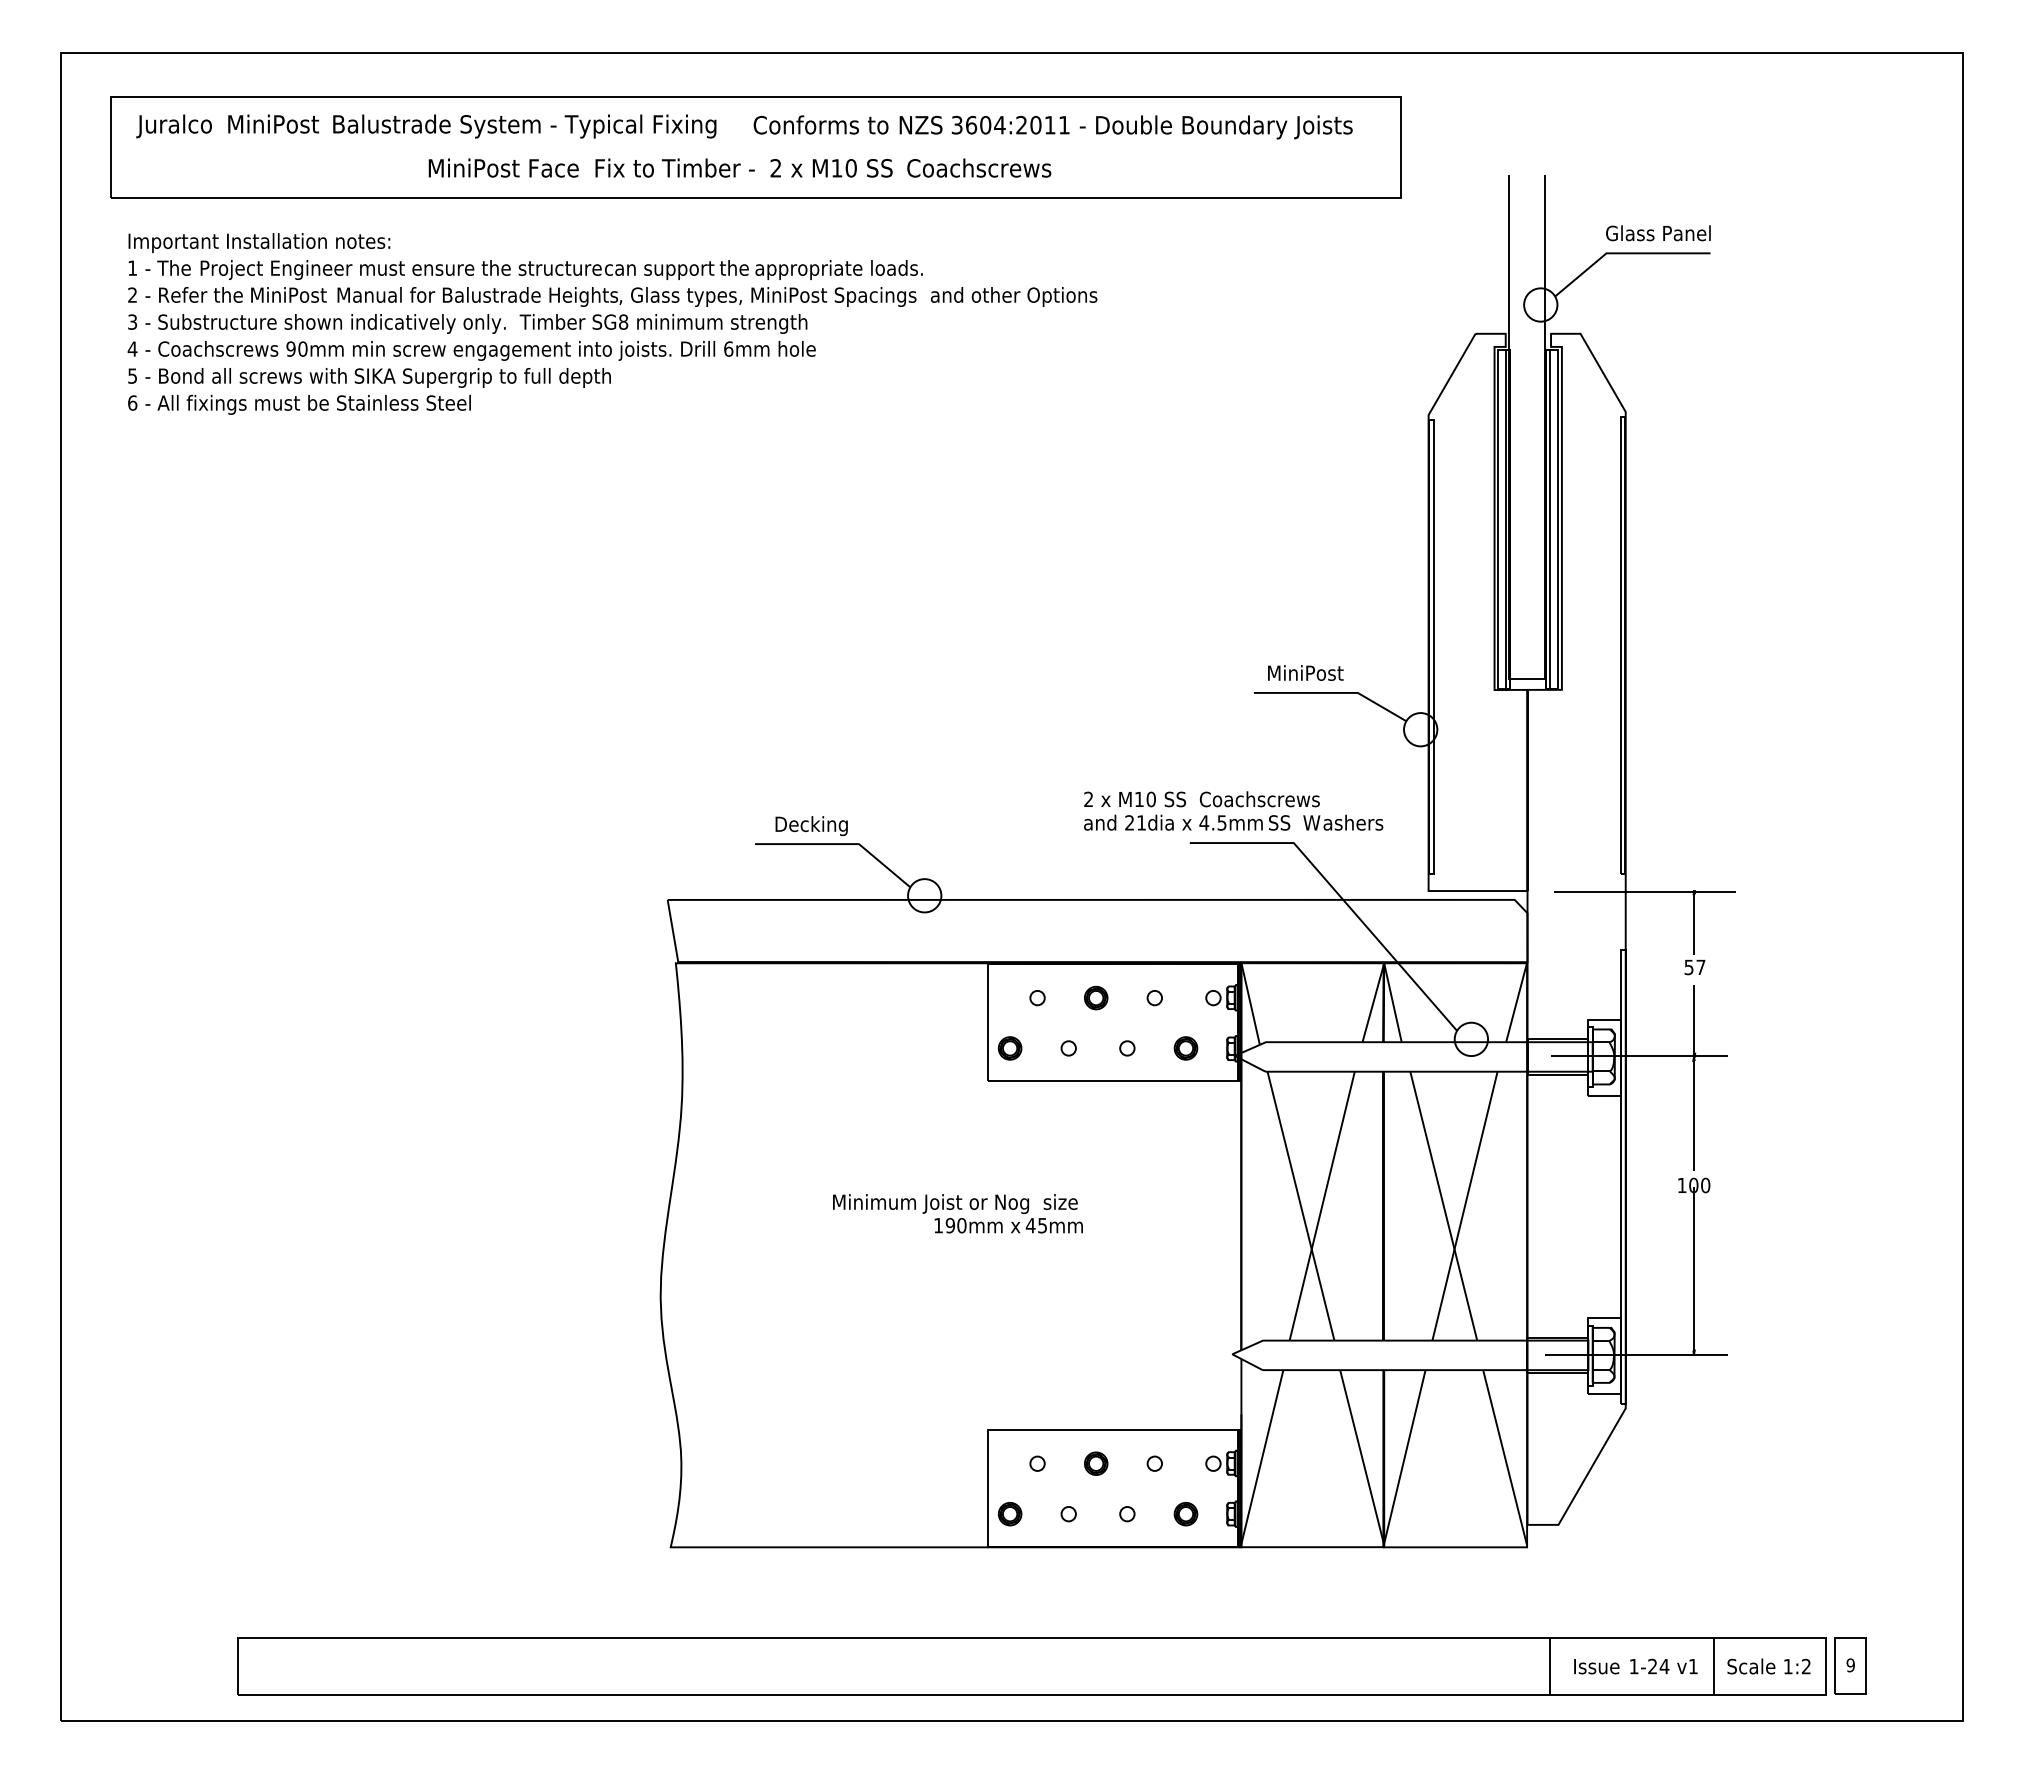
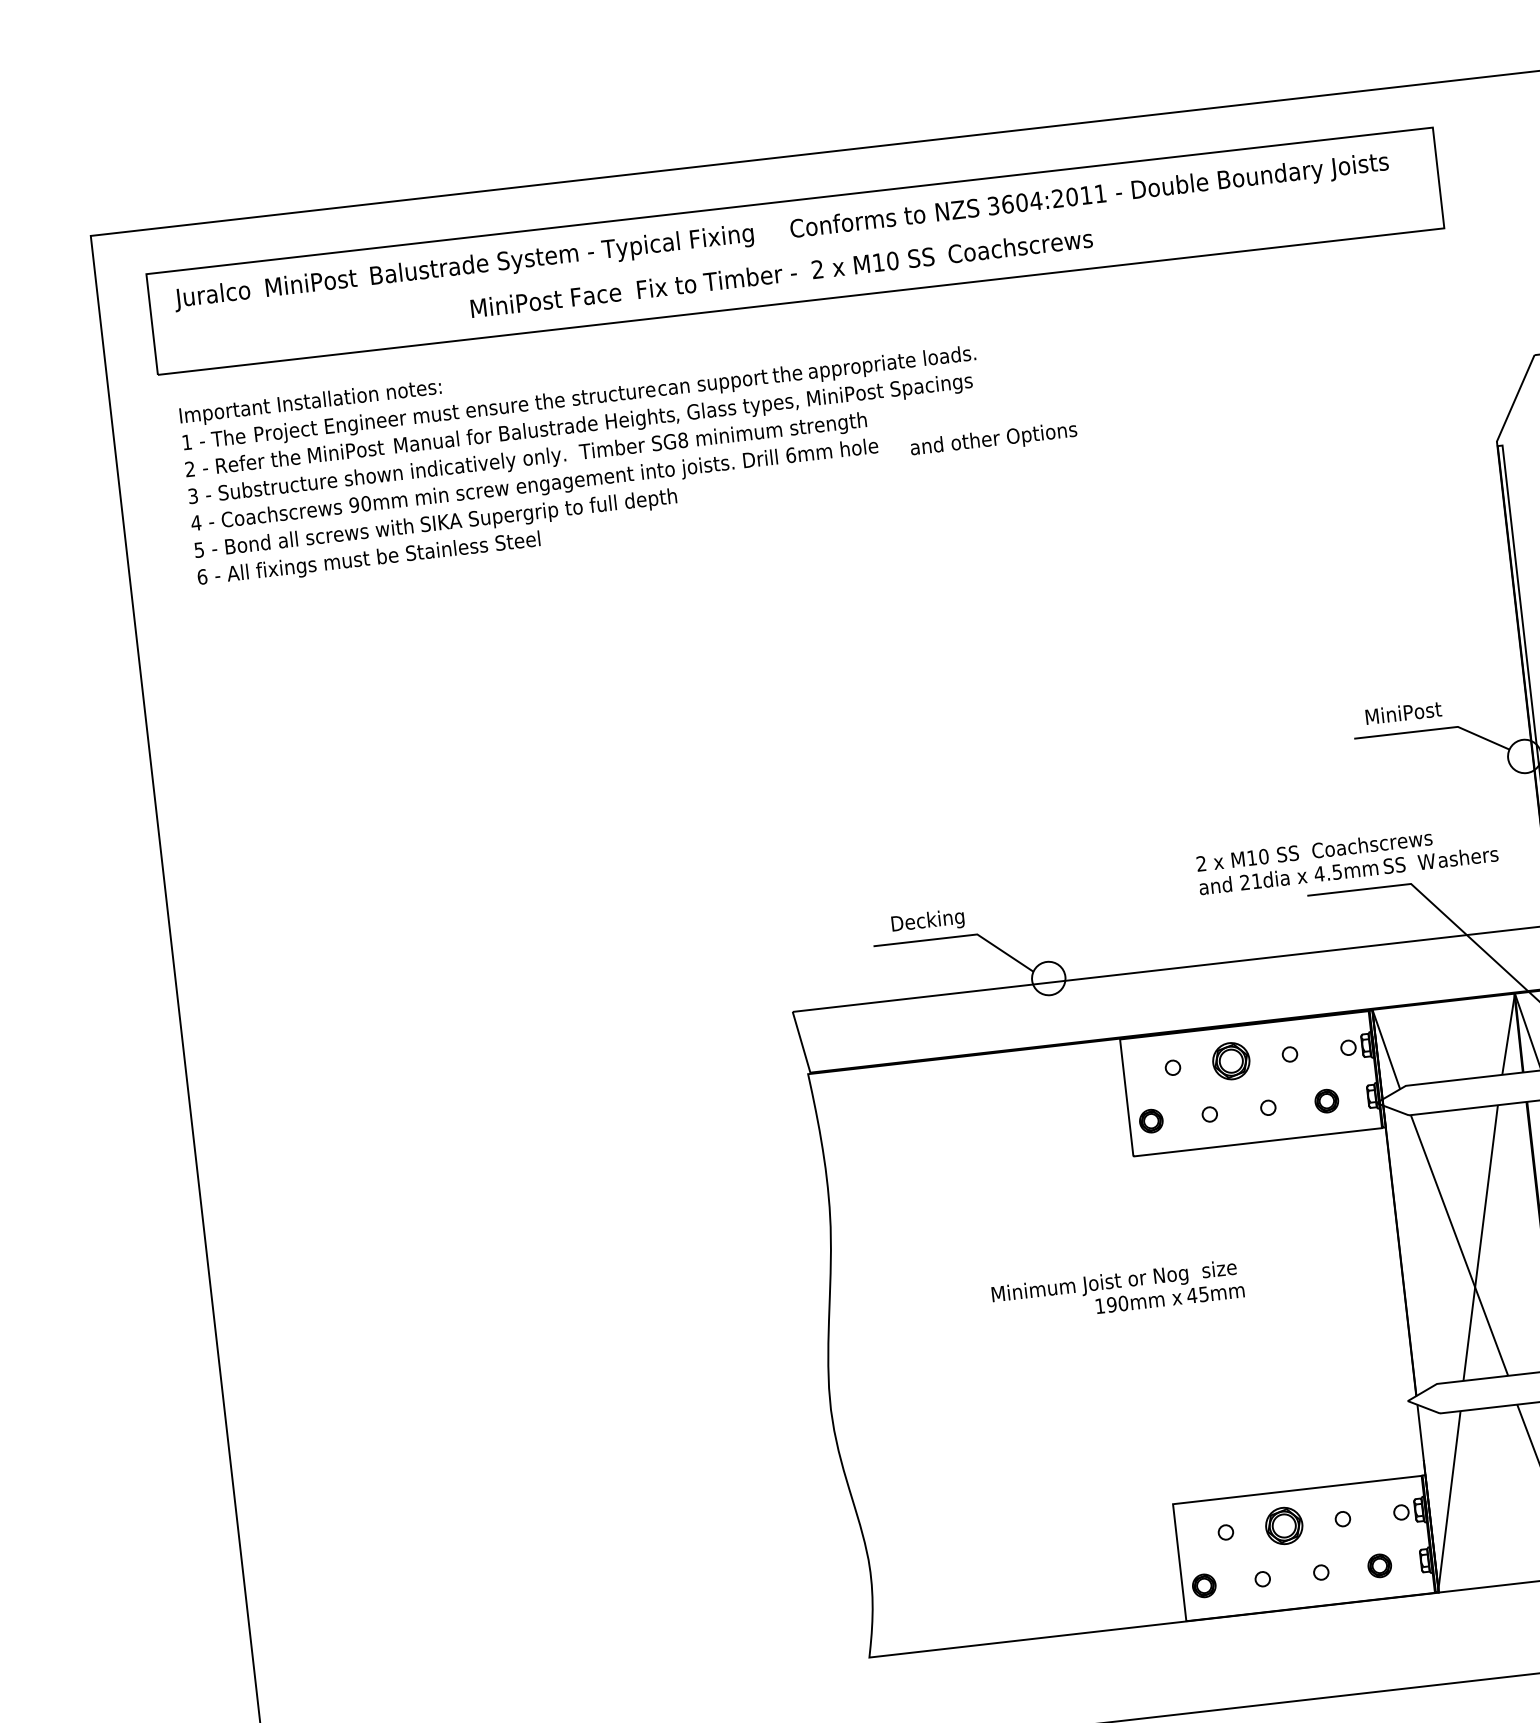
text: (1013, 296) -> (993, 439), moved
part: (1096, 997) -> (1231, 1060), size x1.6
part: (1096, 1463) -> (1284, 1525), size x1.6

